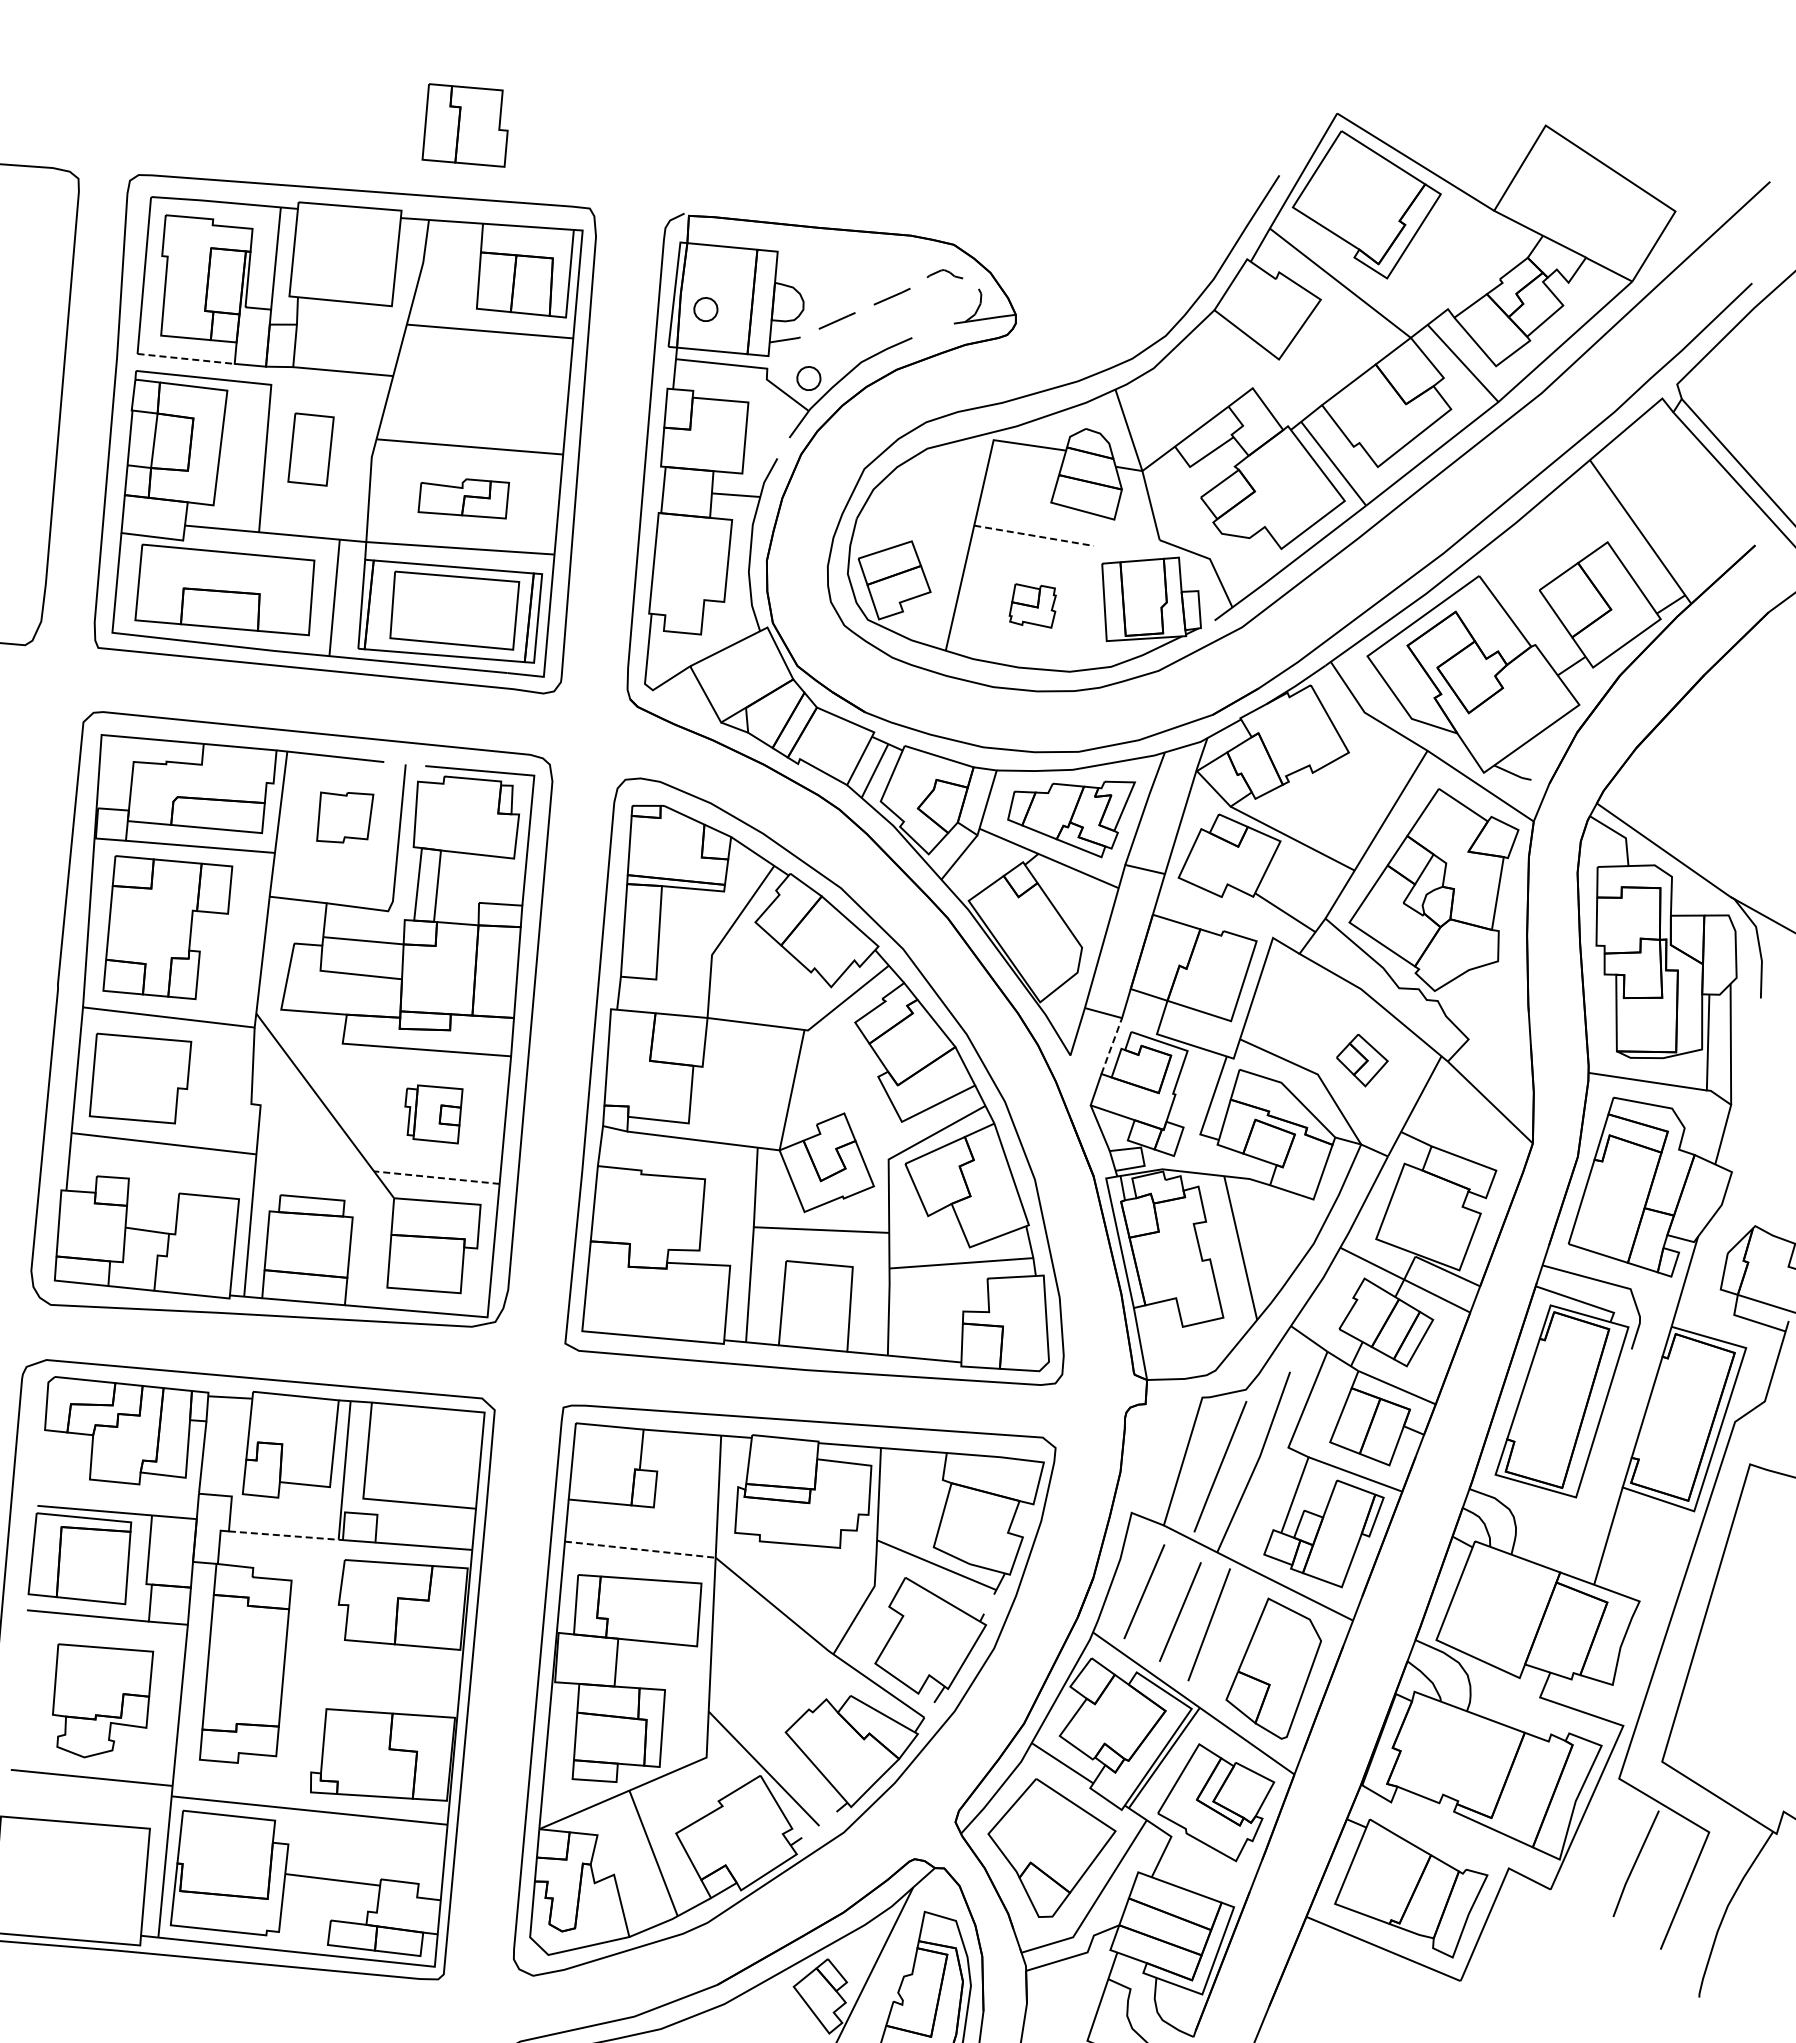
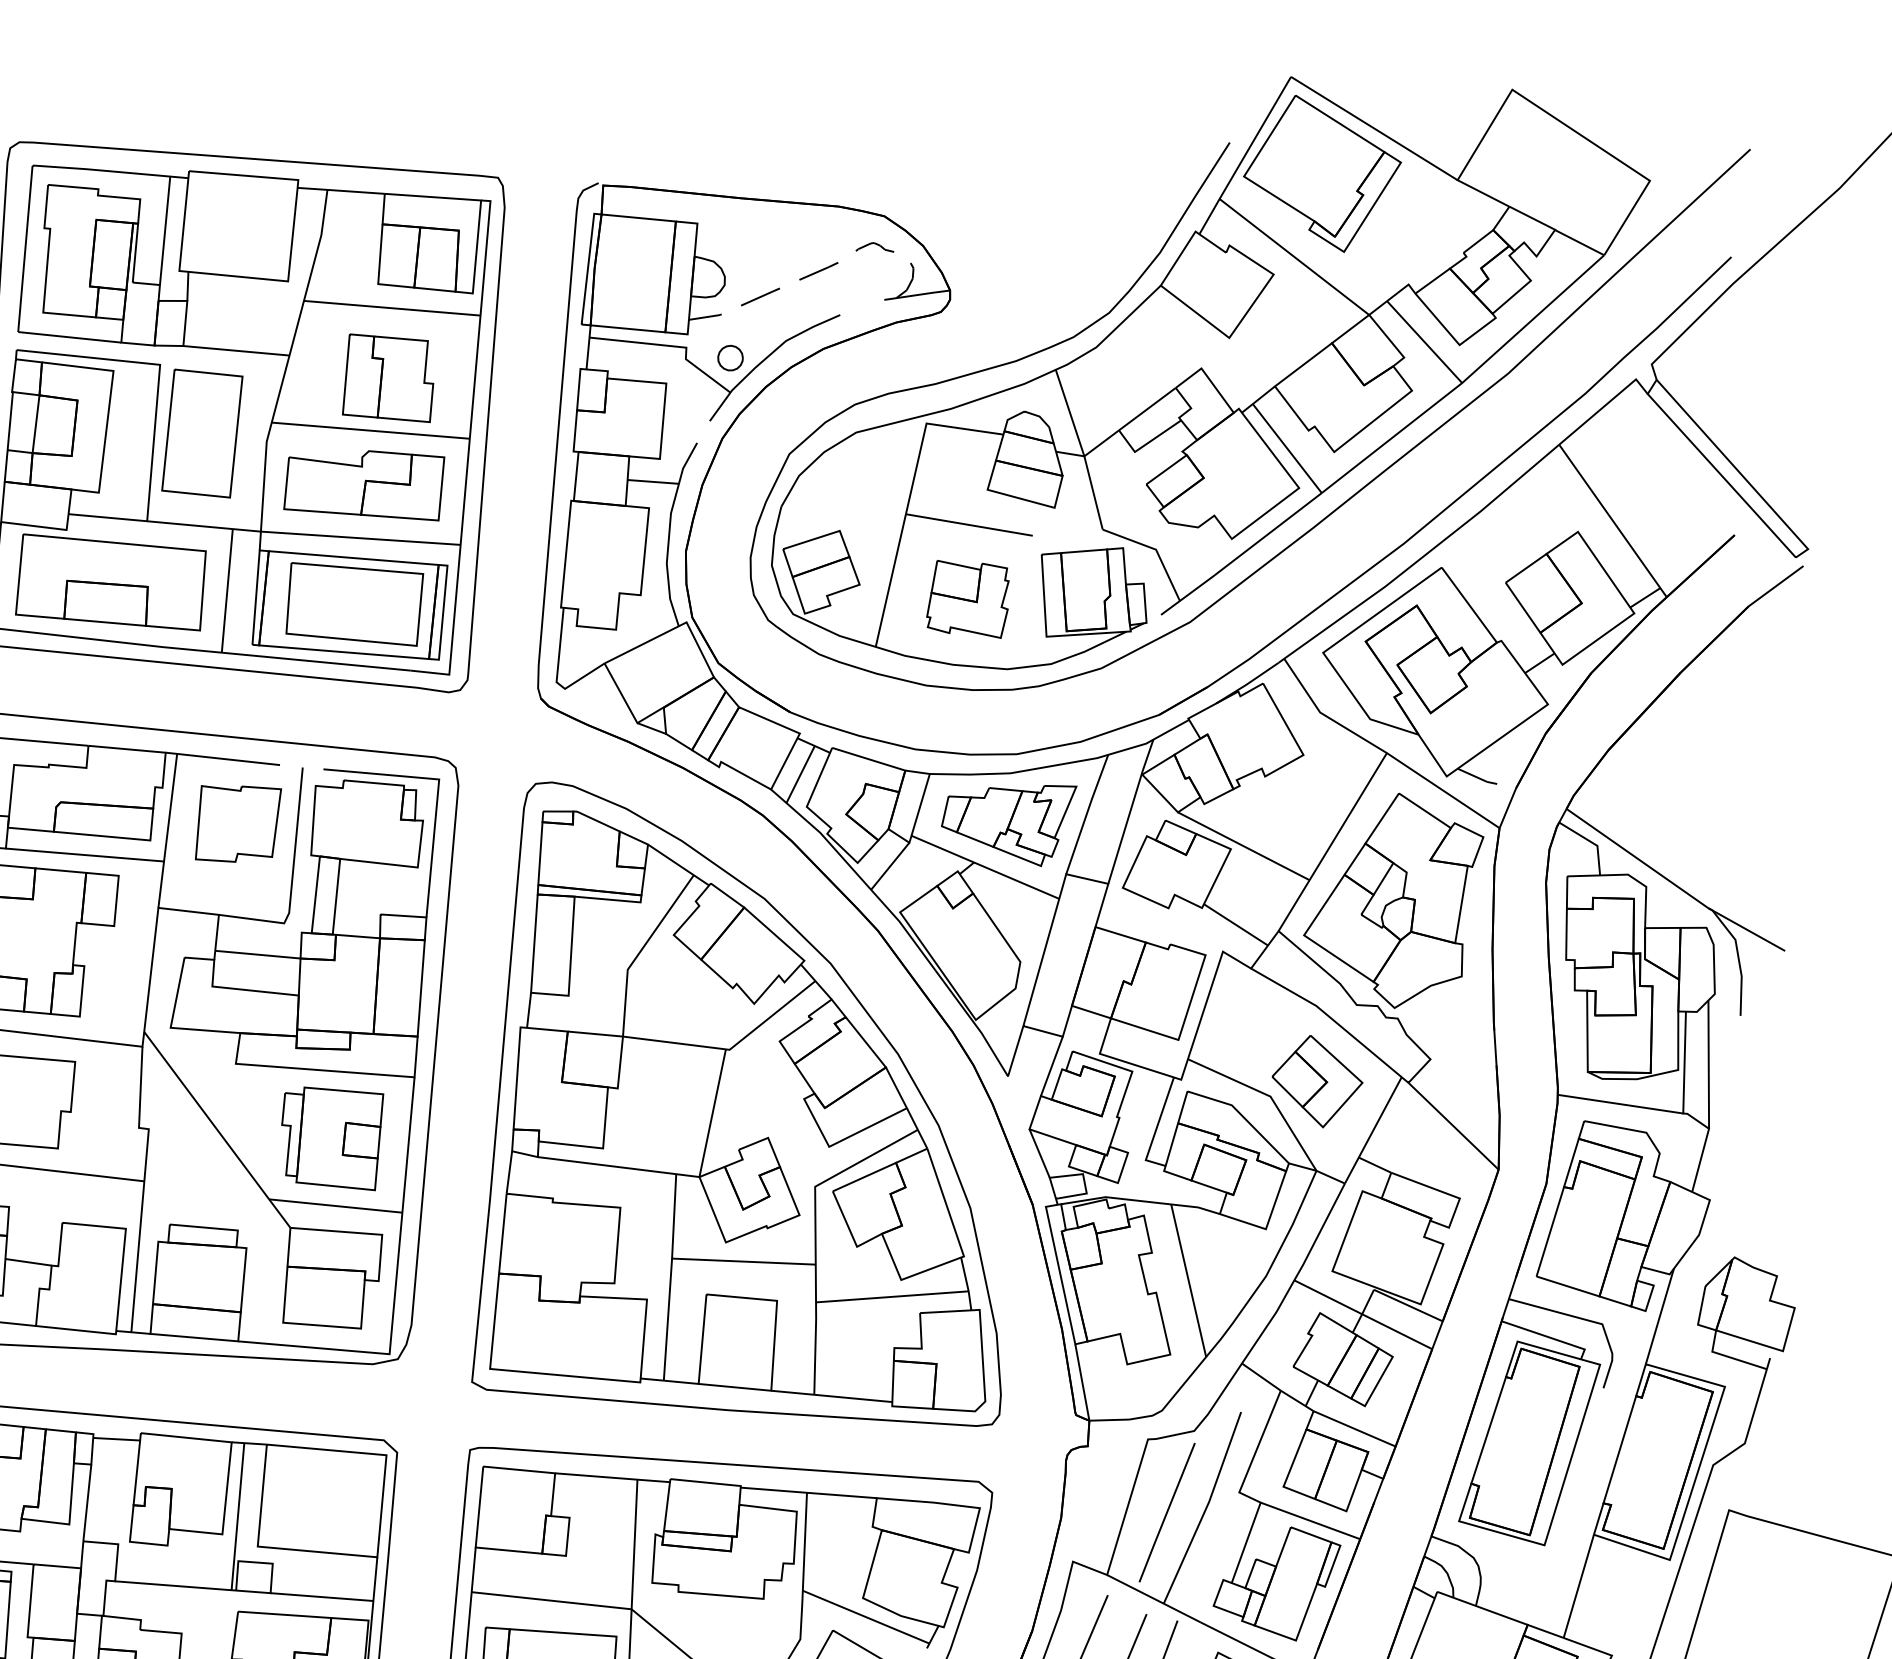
part: (464, 125) -> (387, 378), moved
part: (705, 309) -> (620, 284), removed
line: (186, 358) -> (70, 336), dashed -> solid
part: (310, 449) -> (201, 433), size x1.67
part: (463, 498) -> (364, 485), size x1.67
line: (1034, 535) -> (969, 524), dashed -> solid
part: (1032, 605) -> (967, 598), size x1.67
part: (345, 817) -> (238, 823), size x1.43
line: (1111, 1046) -> (1051, 1066), dashed -> solid
part: (1362, 1060) -> (1317, 1081), size x1.67
part: (433, 1114) -> (332, 1138), size x1.67
line: (436, 1177) -> (335, 1205), dashed -> solid
line: (287, 1535) -> (177, 1585), dashed -> solid
line: (640, 1549) -> (551, 1600), dashed -> solid

